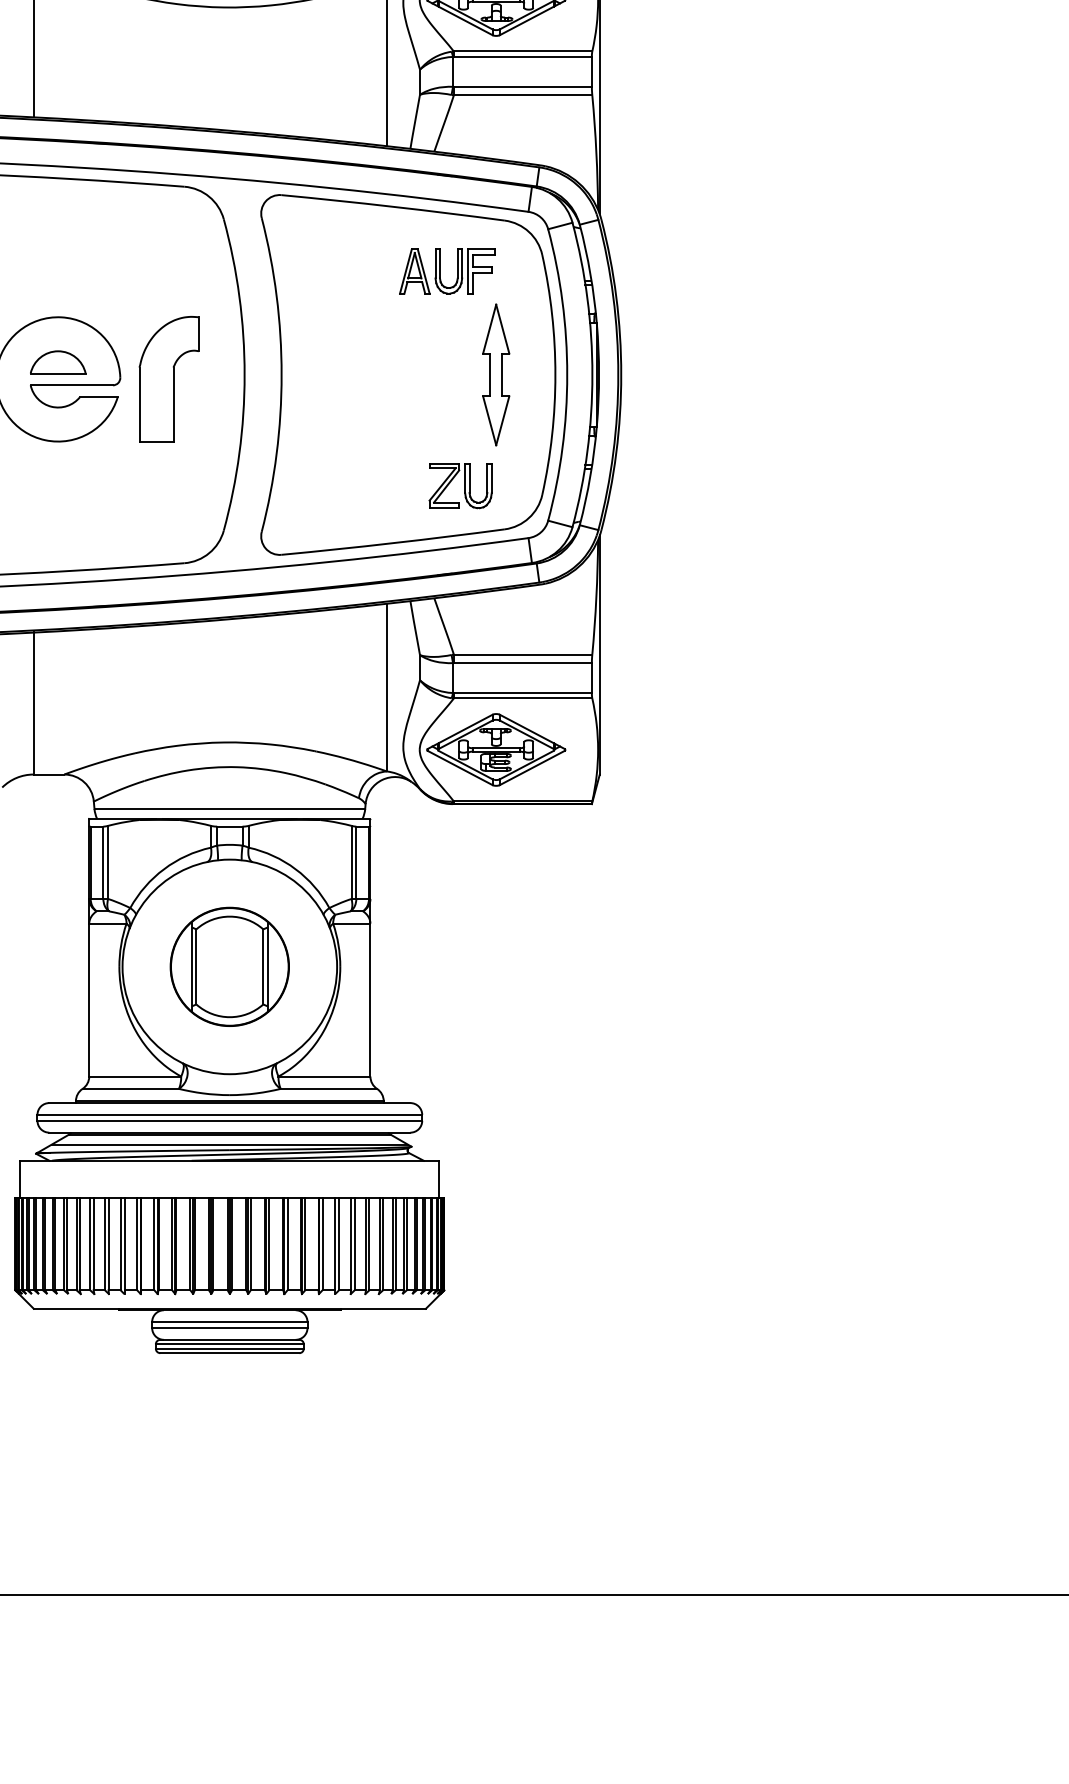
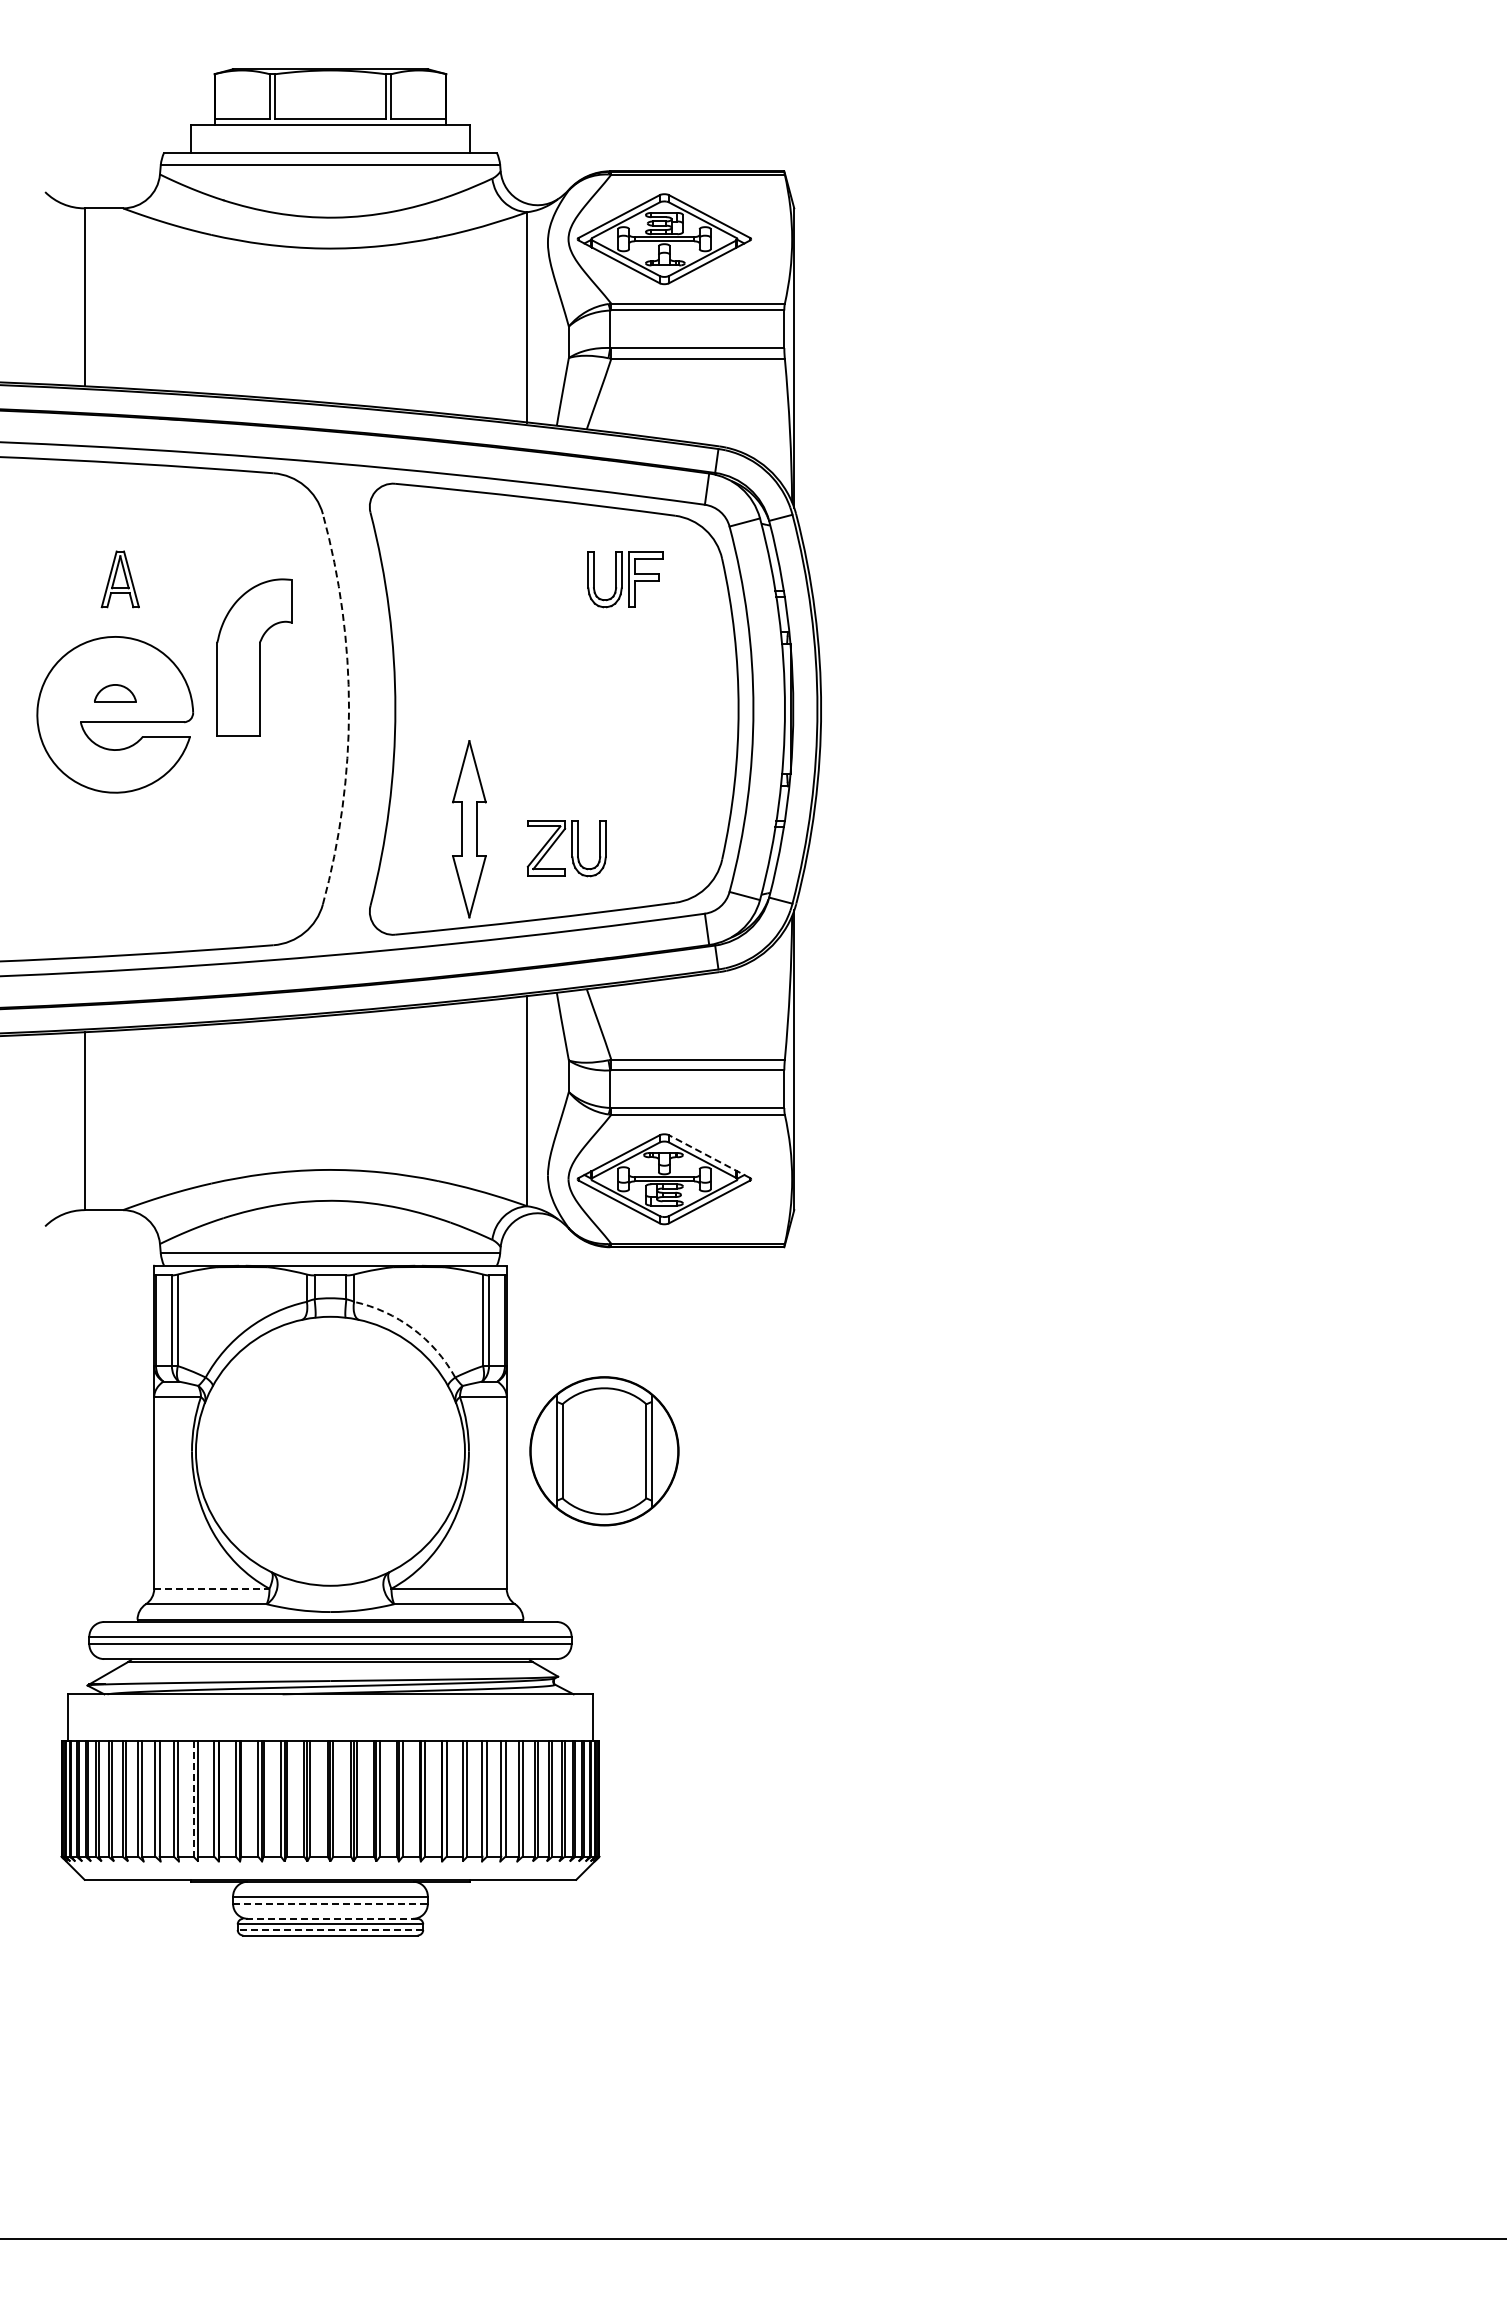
part: (414, 271) -> (119, 579), moved
part: (58, 361) -> (115, 692), size x0.6
arc: (245, 375) -> (349, 709), solid -> dashed
part: (496, 375) -> (469, 829), moved
part: (169, 379) -> (254, 657), moved
part: (460, 486) -> (566, 848), moved
line: (532, 731) -> (709, 1156), solid -> dashed
arc: (295, 868) -> (412, 1328), solid -> dashed
part: (229, 967) -> (604, 1451), moved
line: (134, 1076) -> (211, 1588), solid -> dashed
line: (229, 1144) -> (330, 1674), removed
line: (120, 1243) -> (193, 1798), solid -> dashed
line: (229, 1327) -> (330, 1903), solid -> dashed
line: (229, 1339) -> (329, 1918), solid -> dashed
line: (229, 1348) -> (330, 1929), solid -> dashed

